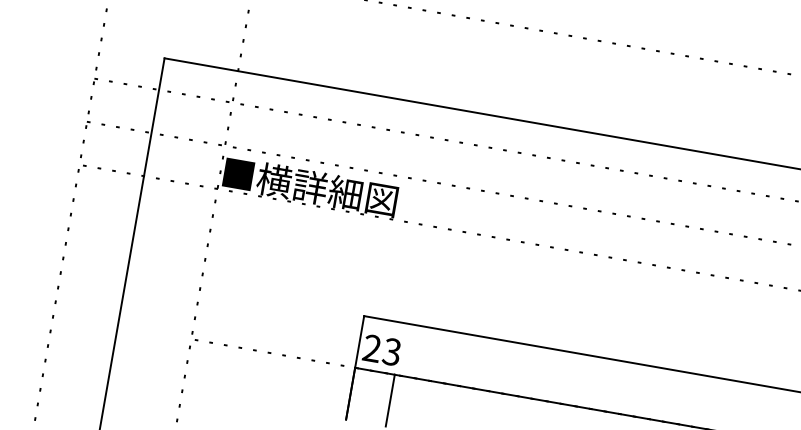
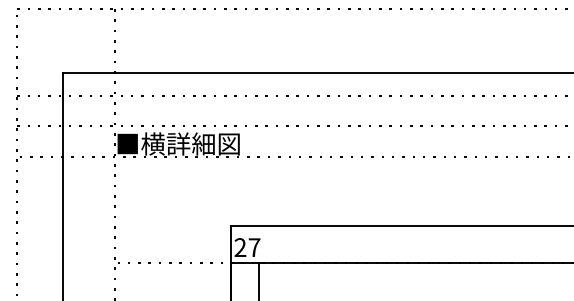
text: (392, 351) -> (254, 247), 23 -> 27

